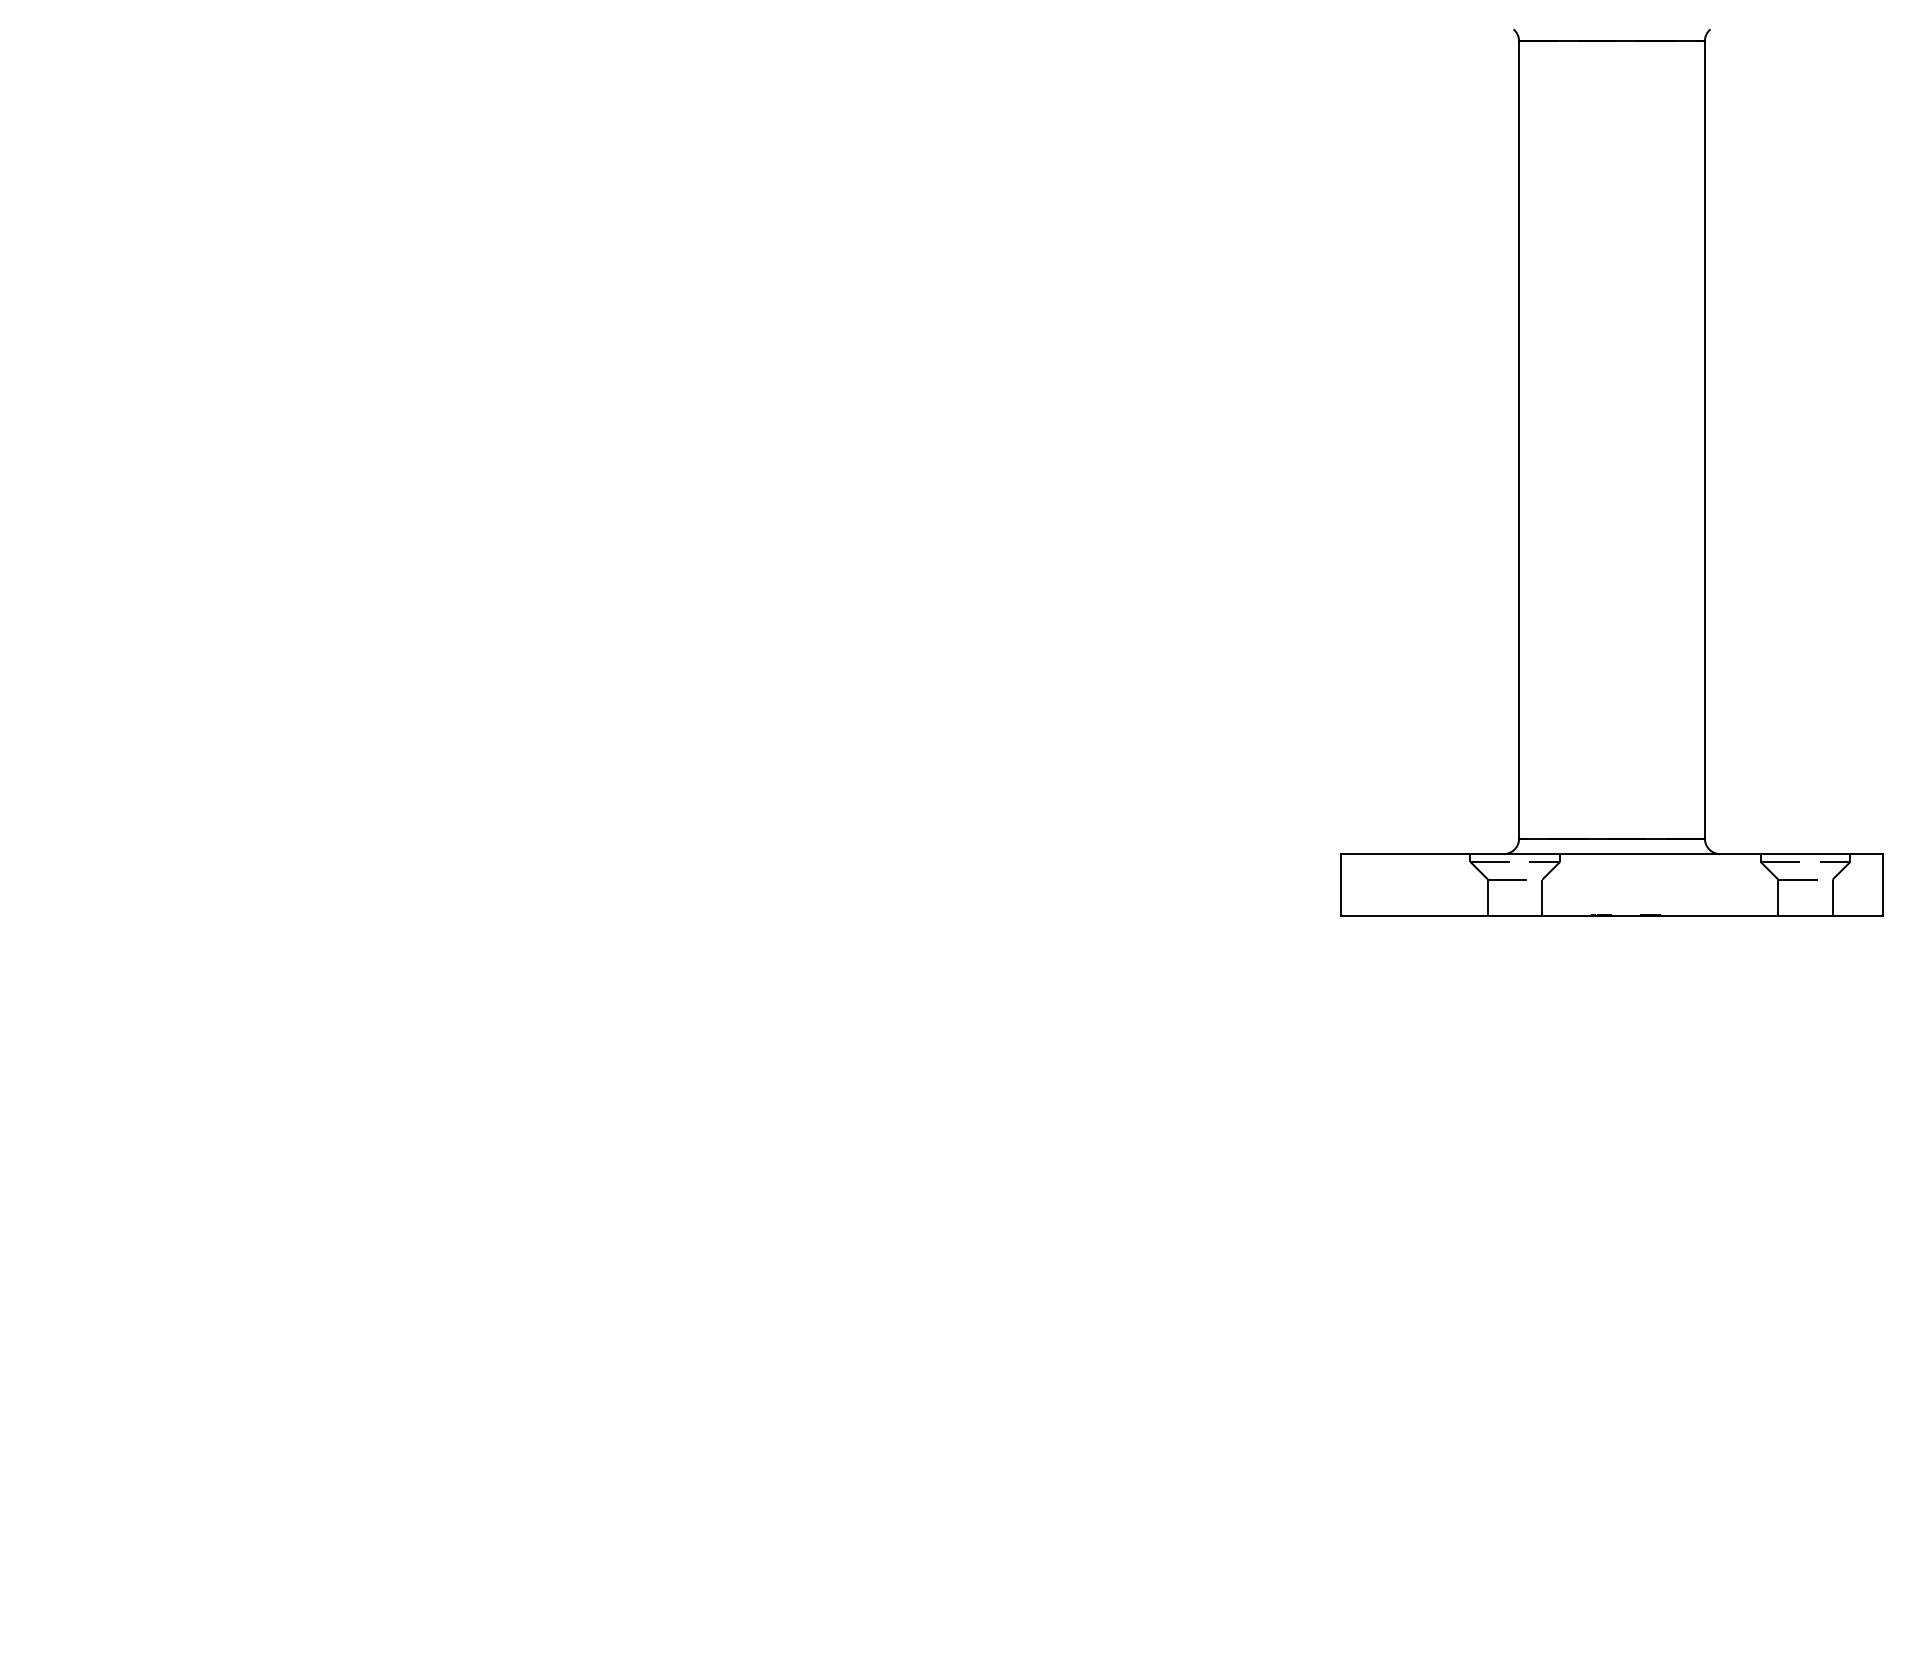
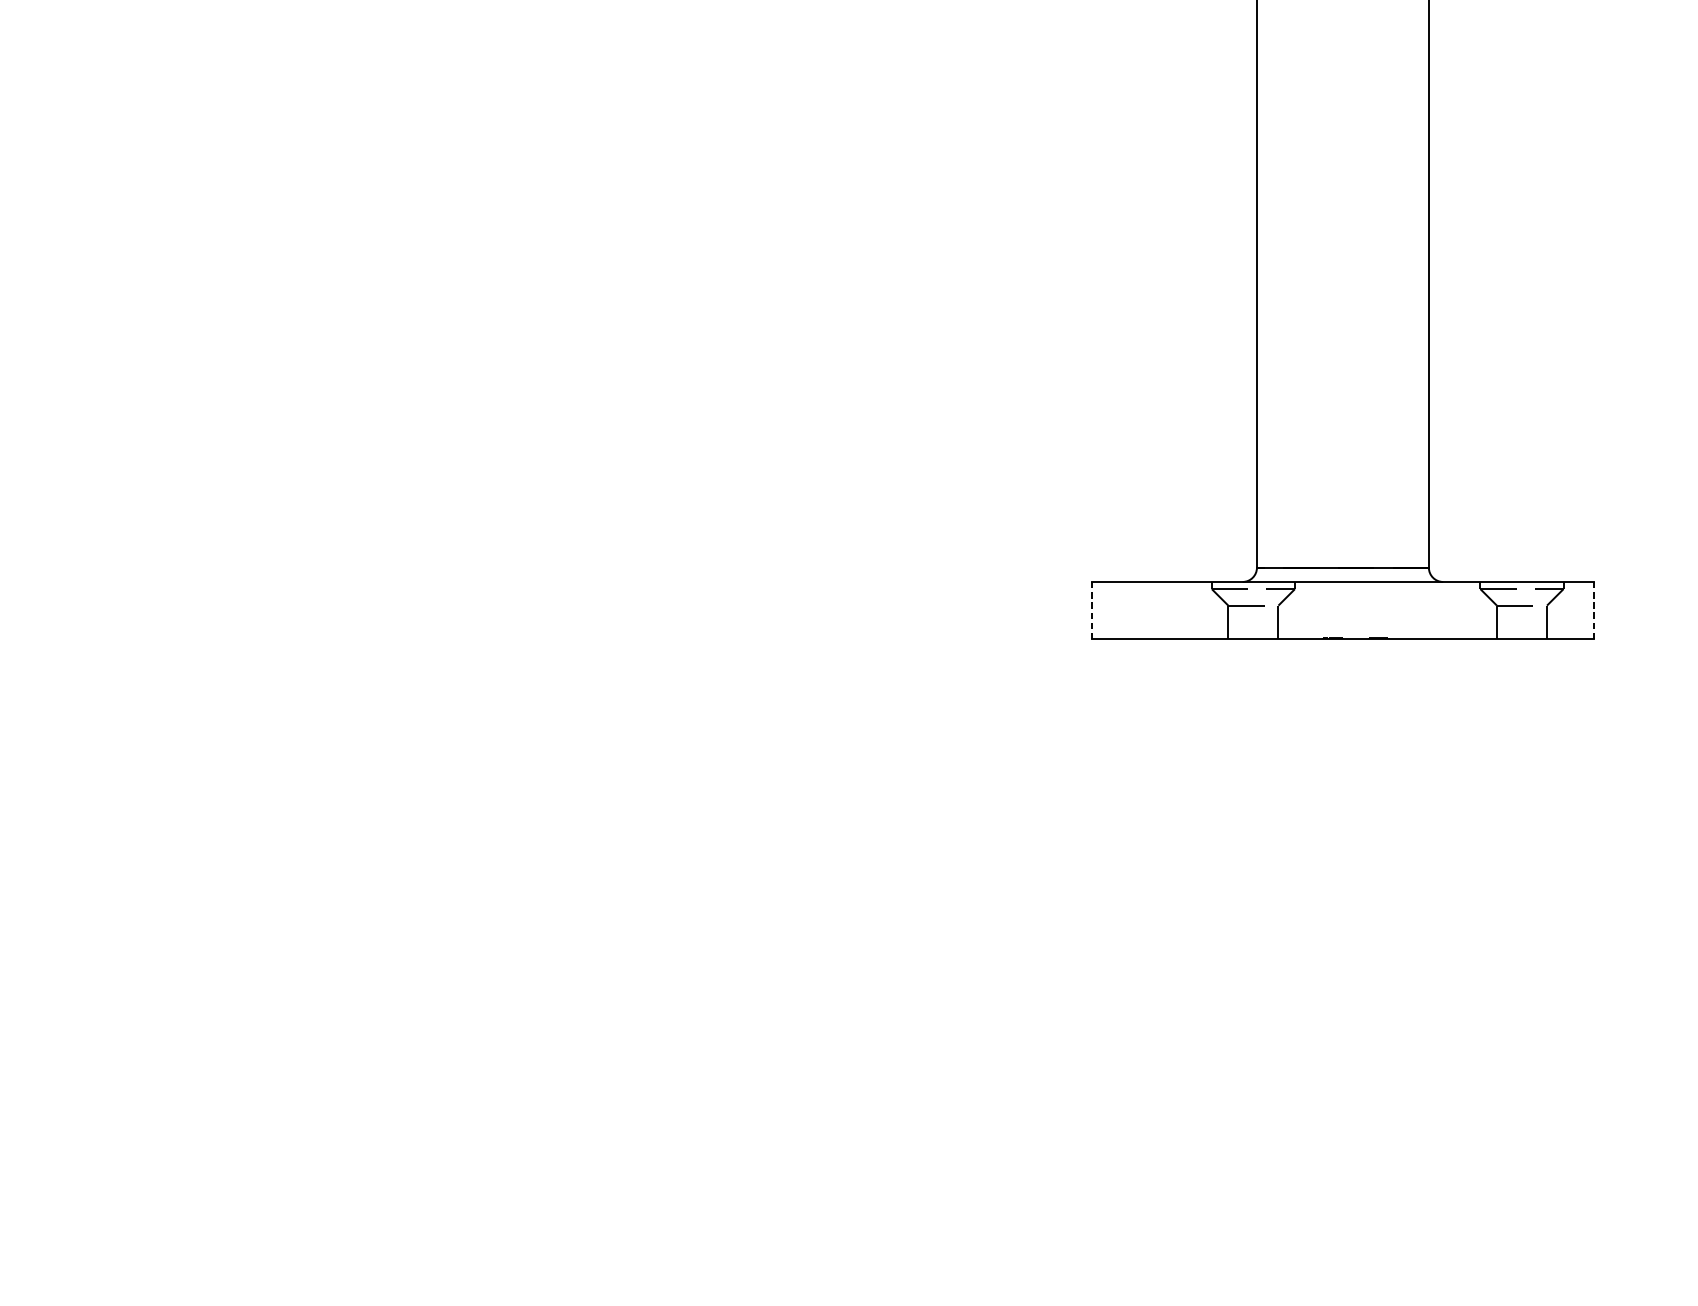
line: (1341, 885) -> (1092, 610), solid -> dashed
line: (1882, 885) -> (1593, 610), solid -> dashed

